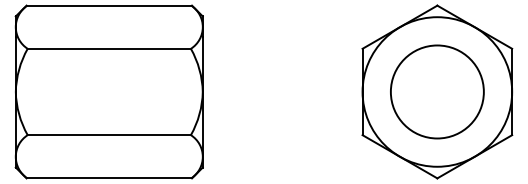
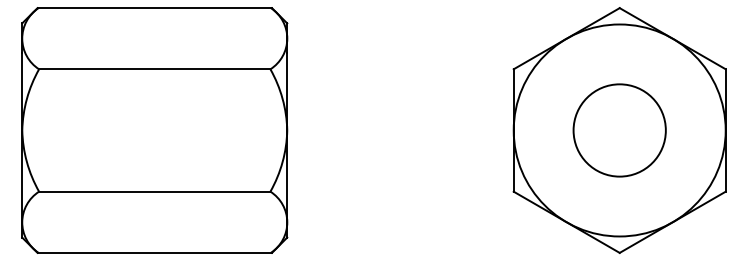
circle: (436, 91) -> (618, 129), size x0.7

